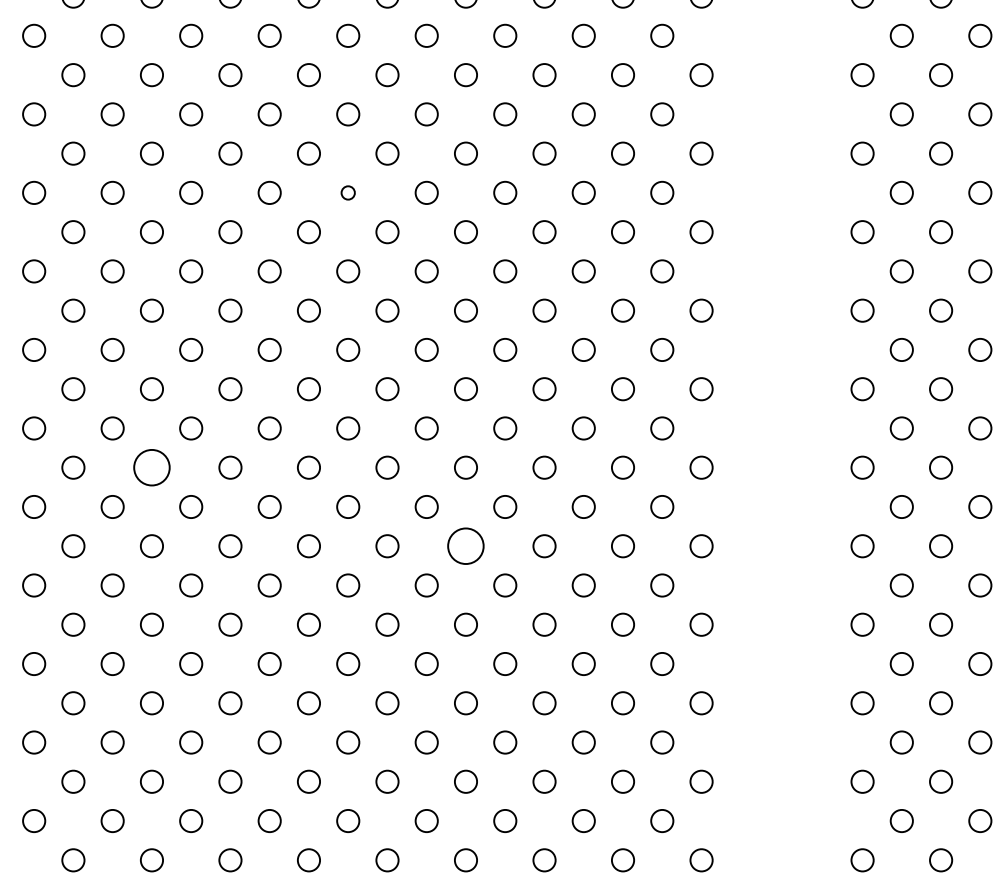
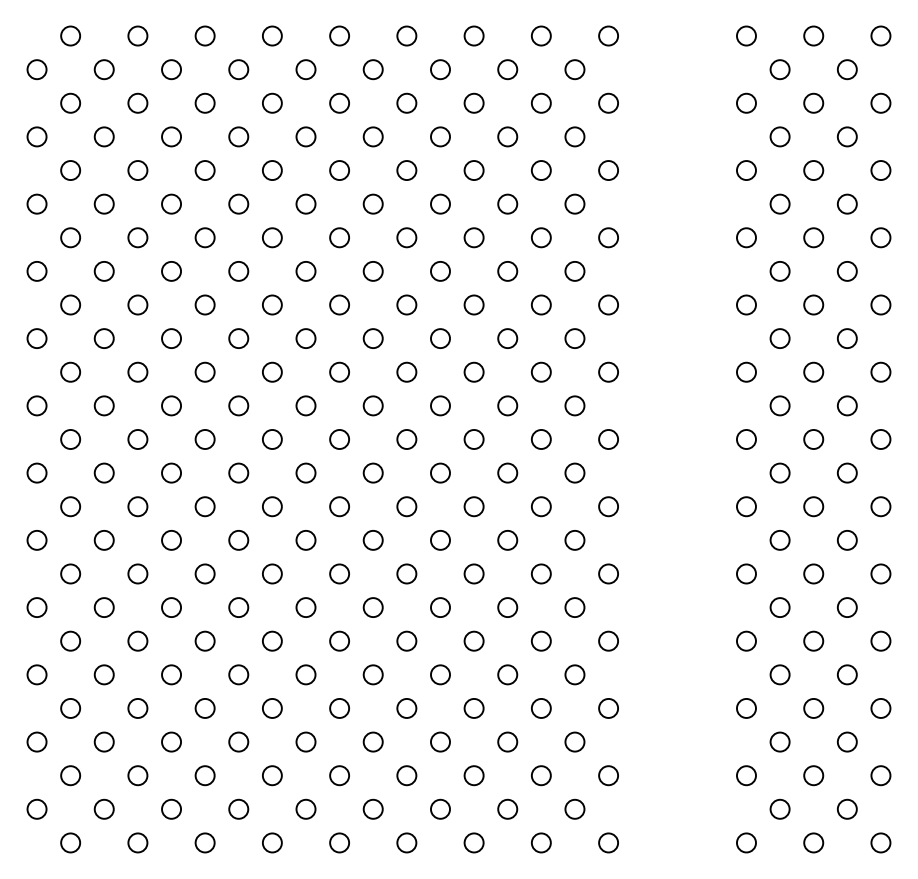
circle: (347, 193) -> (305, 271), size x1.67
circle: (151, 467) -> (137, 506), size x0.62
circle: (465, 545) -> (406, 573), size x0.62

